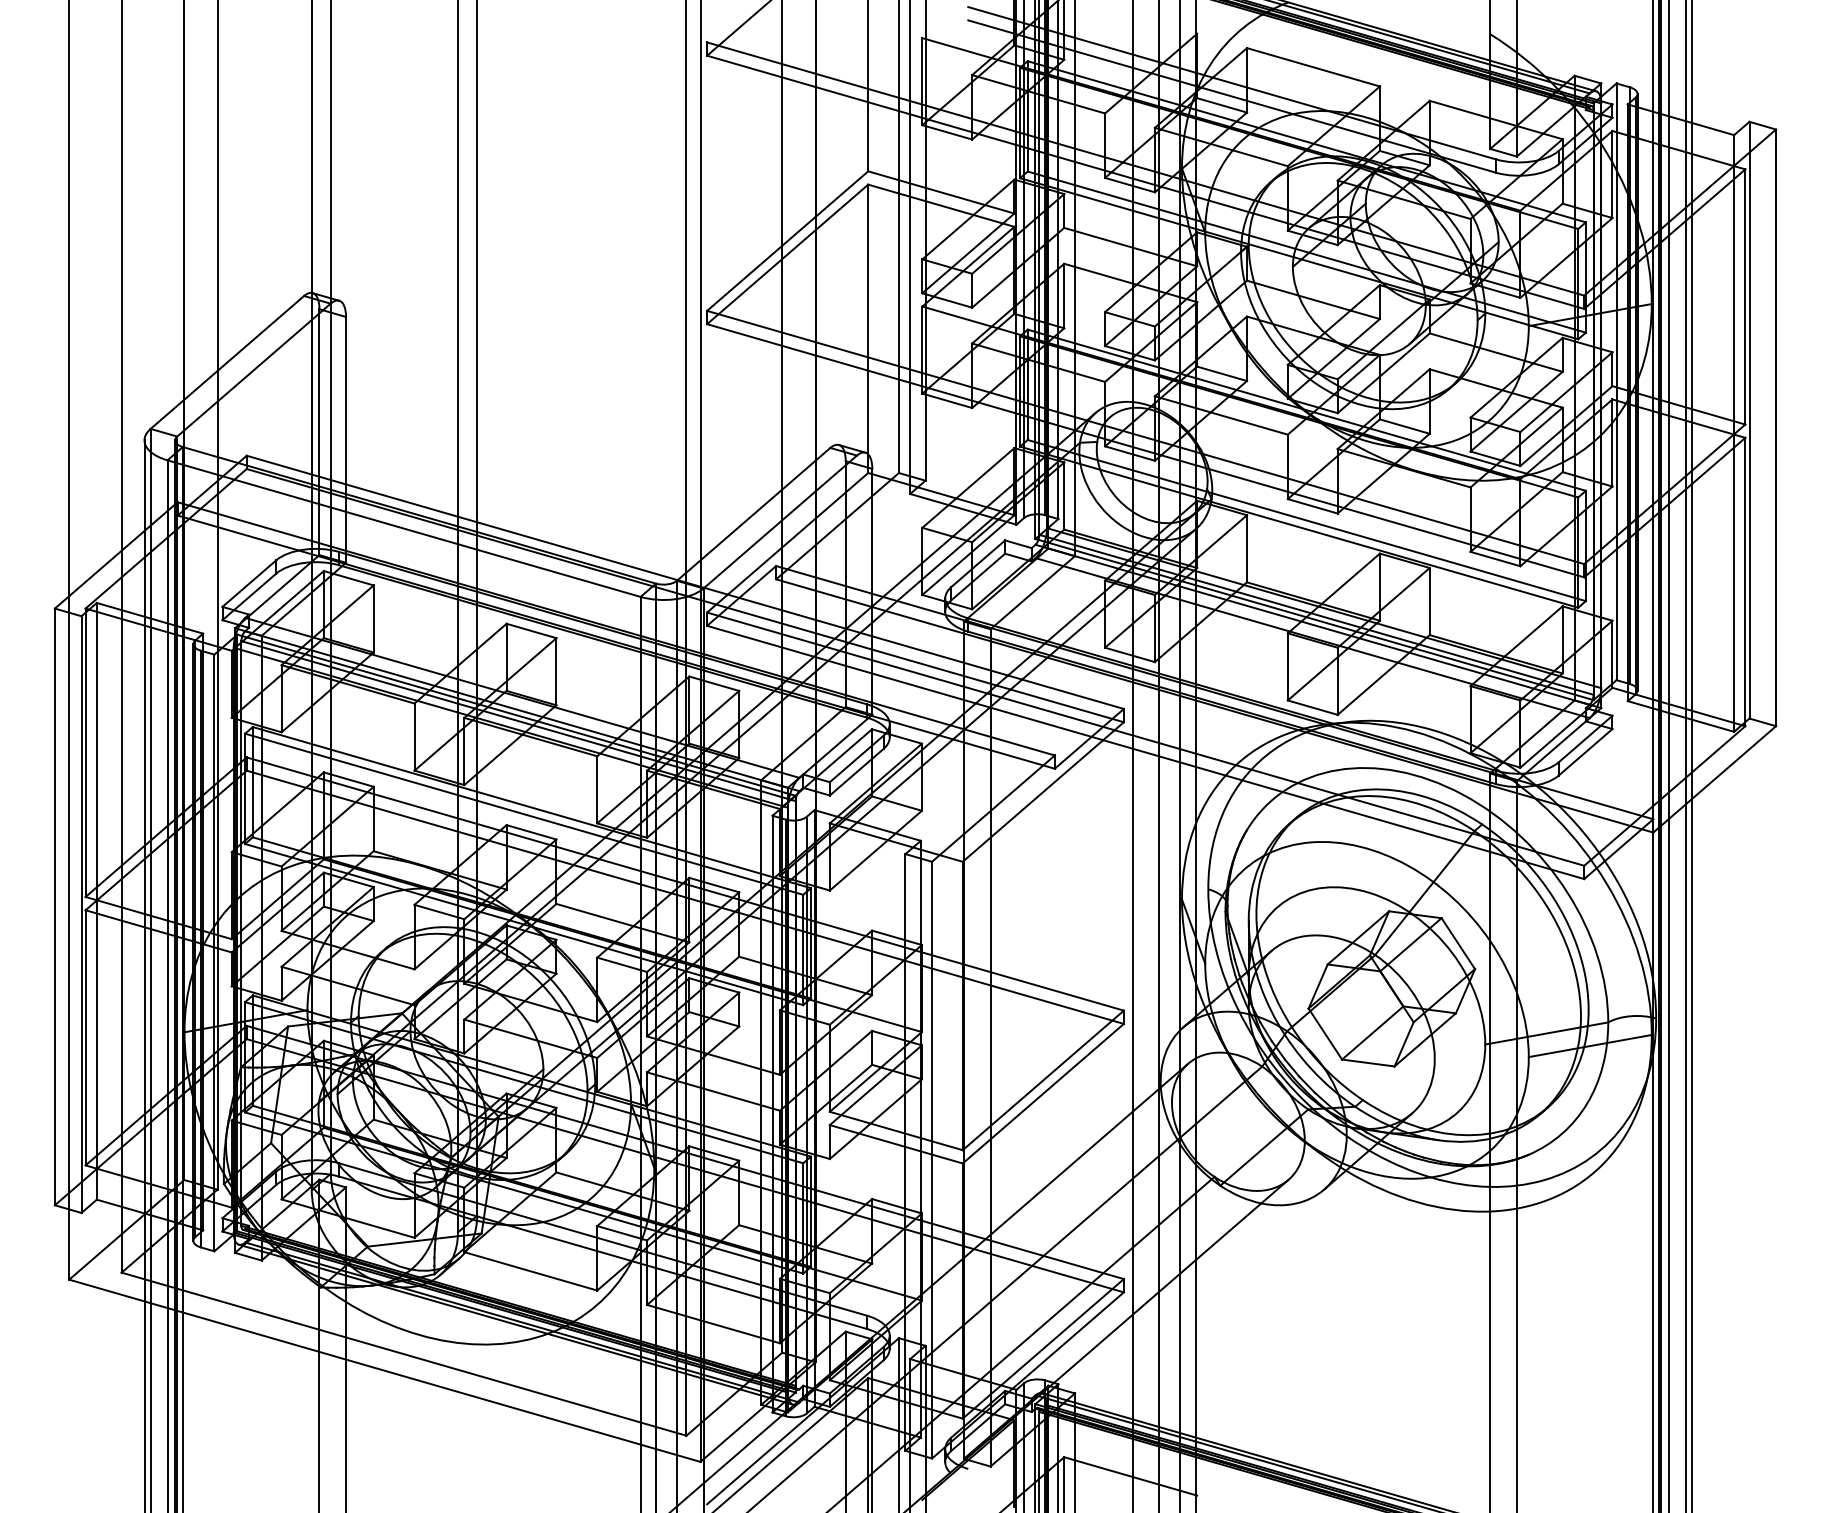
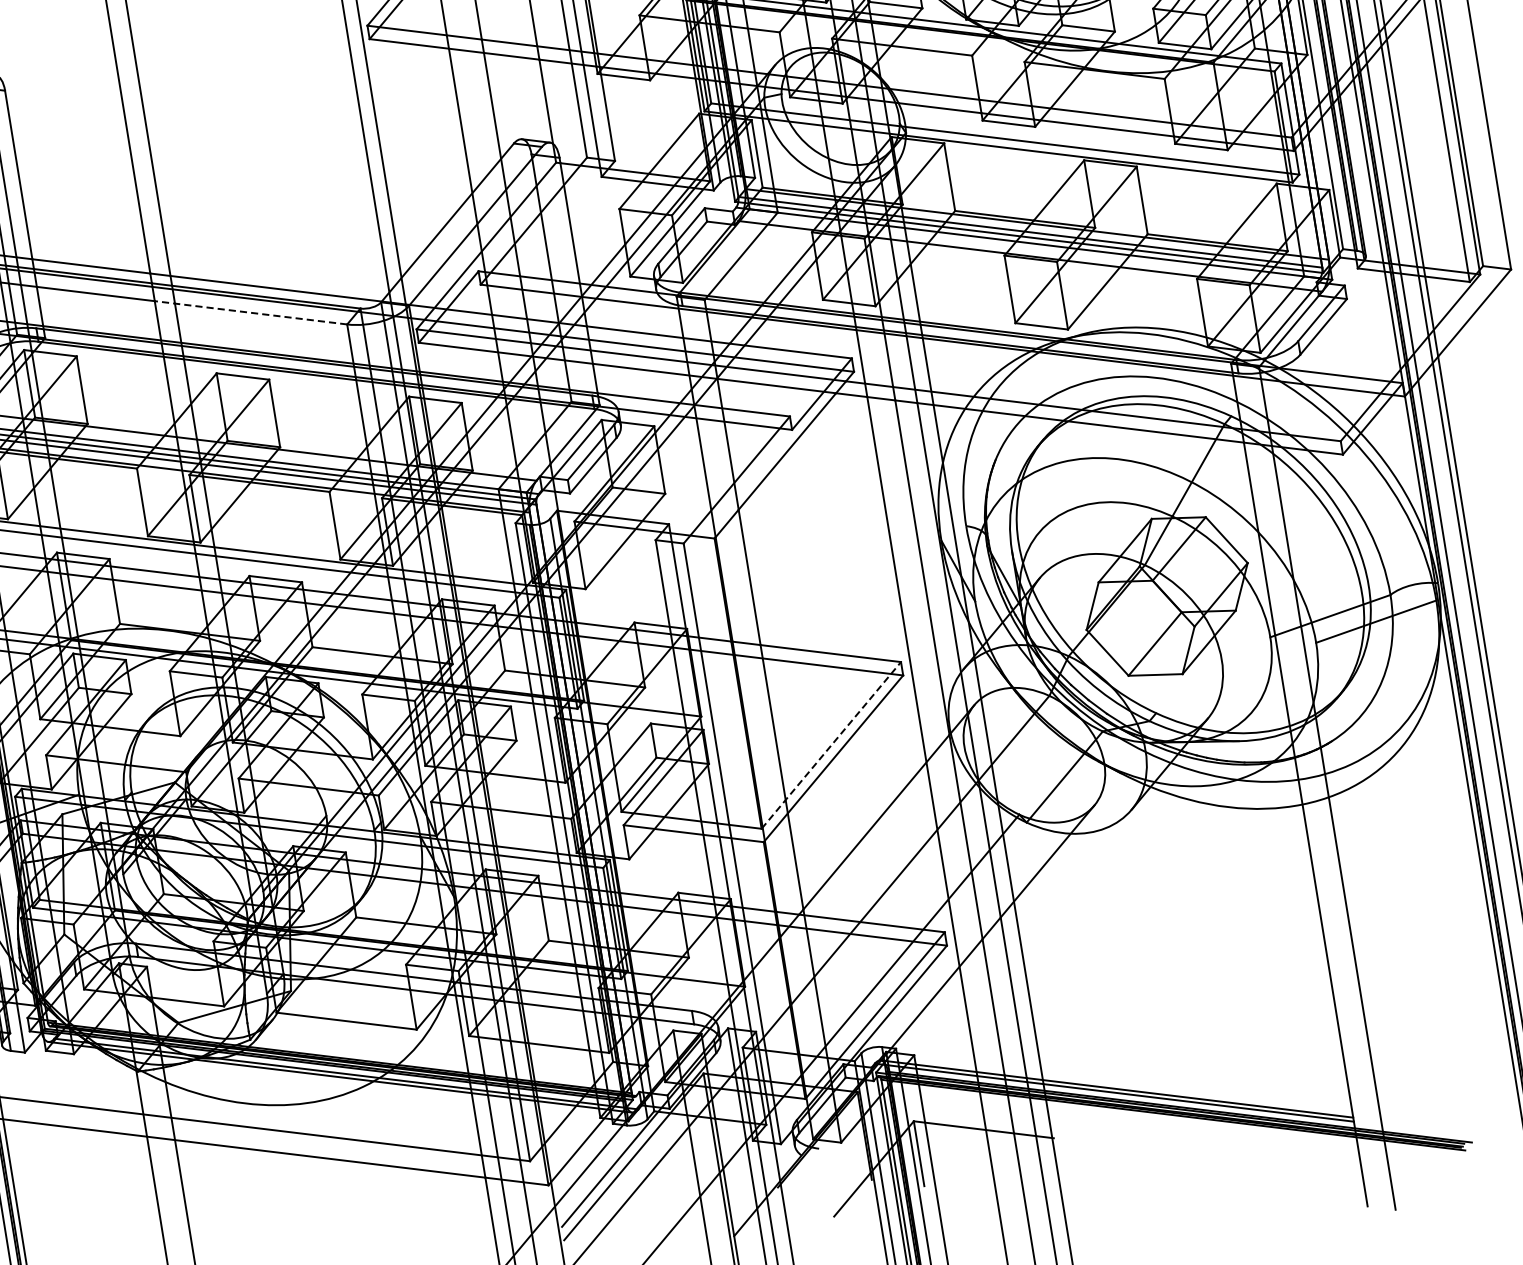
line: (548, 570) -> (250, 312), solid -> dashed
line: (1043, 1080) -> (831, 745), solid -> dashed

